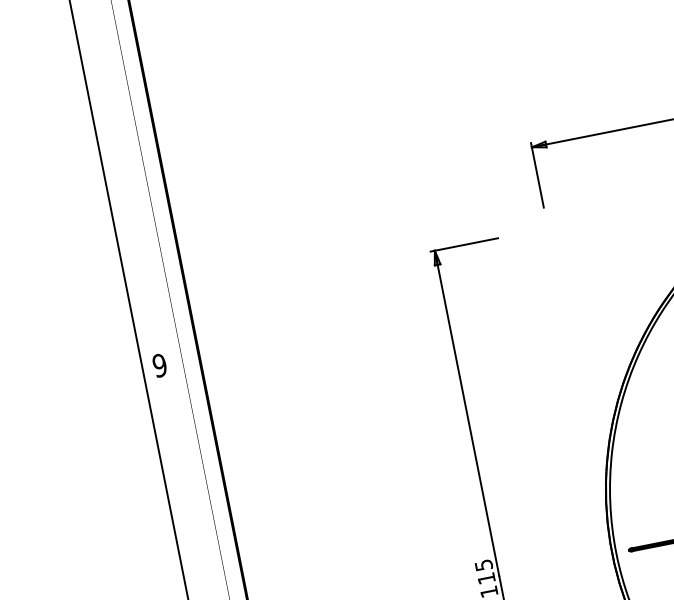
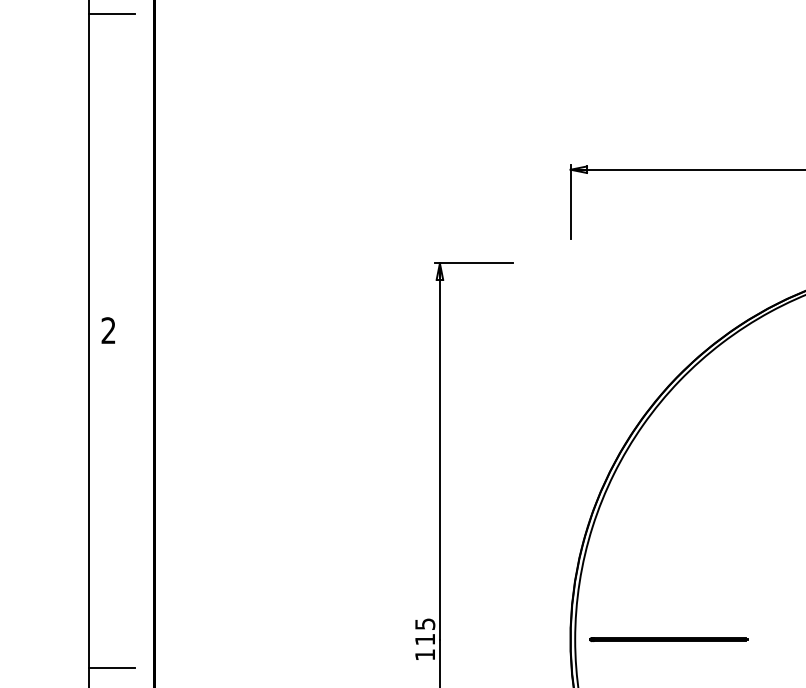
line: (108, 91) -> (111, 14), added
text: (159, 365) -> (108, 330), 9 -> 2

